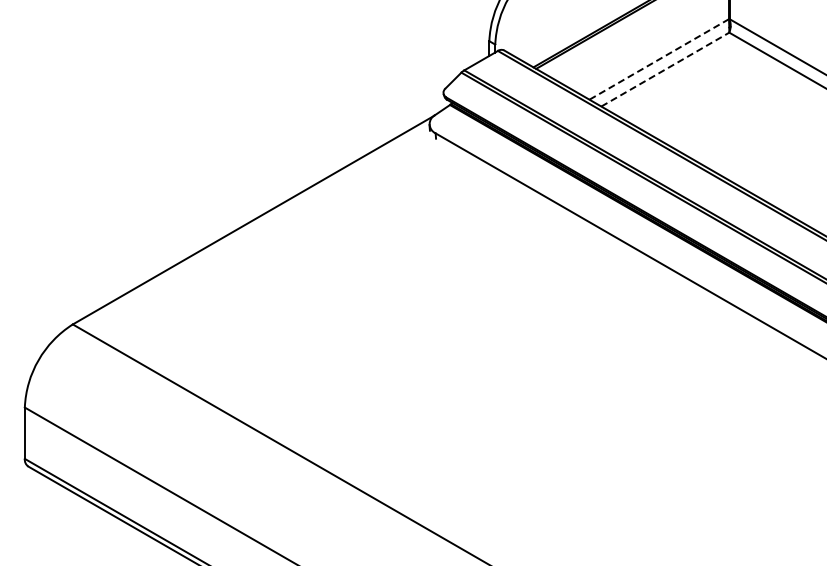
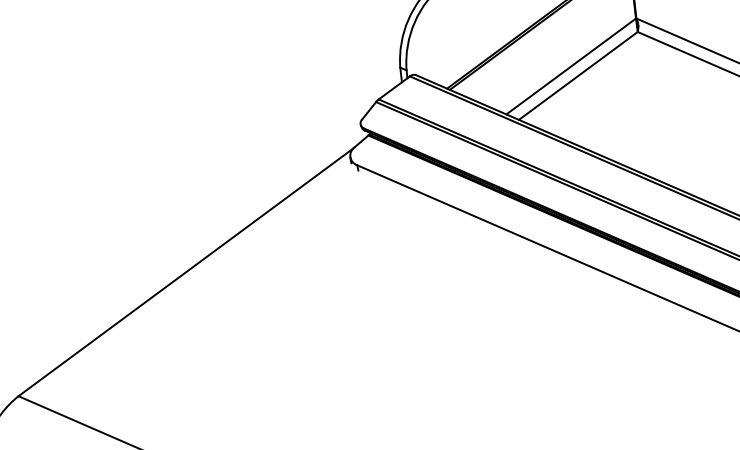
line: (659, 59) -> (571, 66), dashed -> solid
line: (665, 69) -> (578, 75), dashed -> solid

